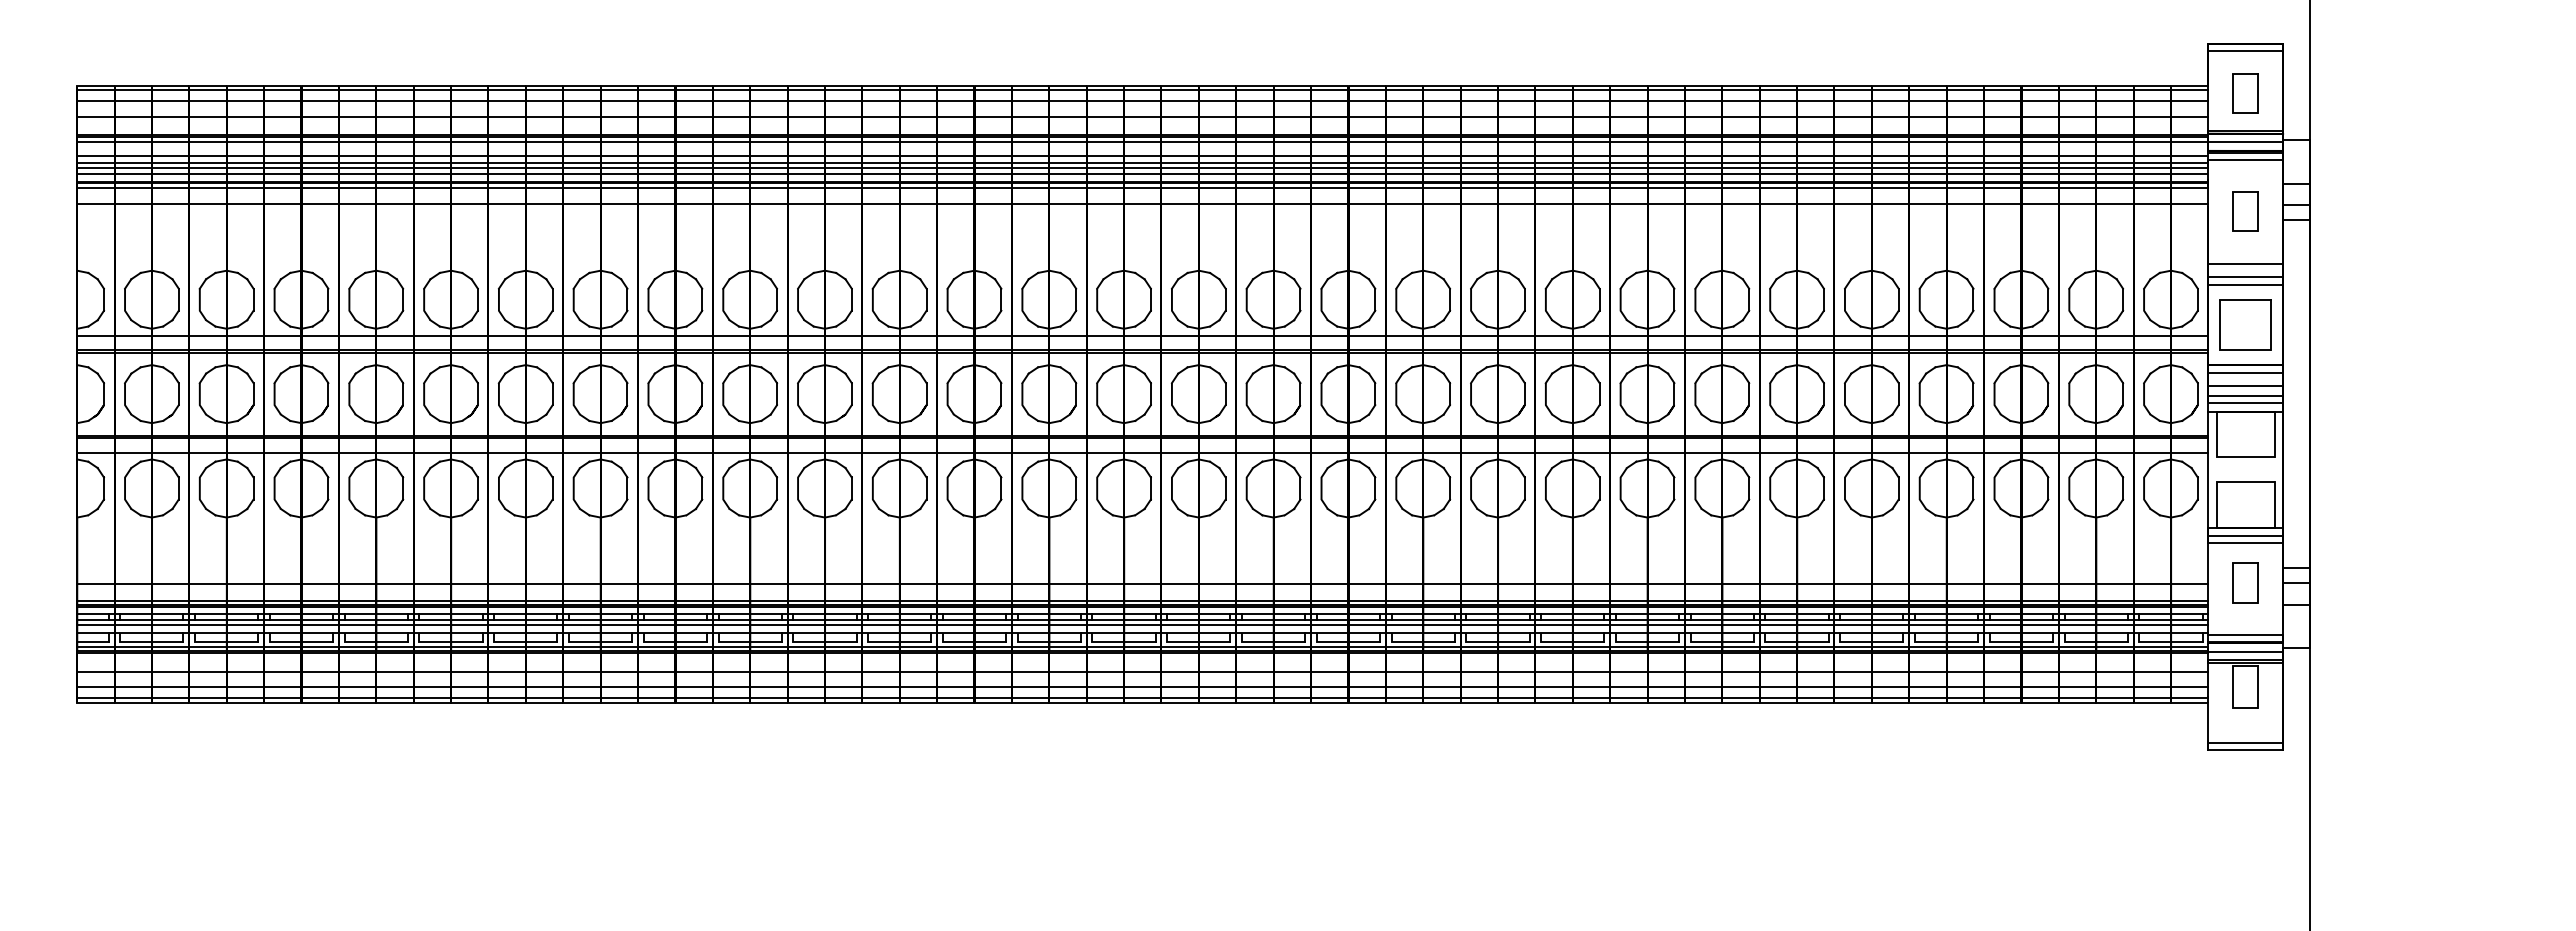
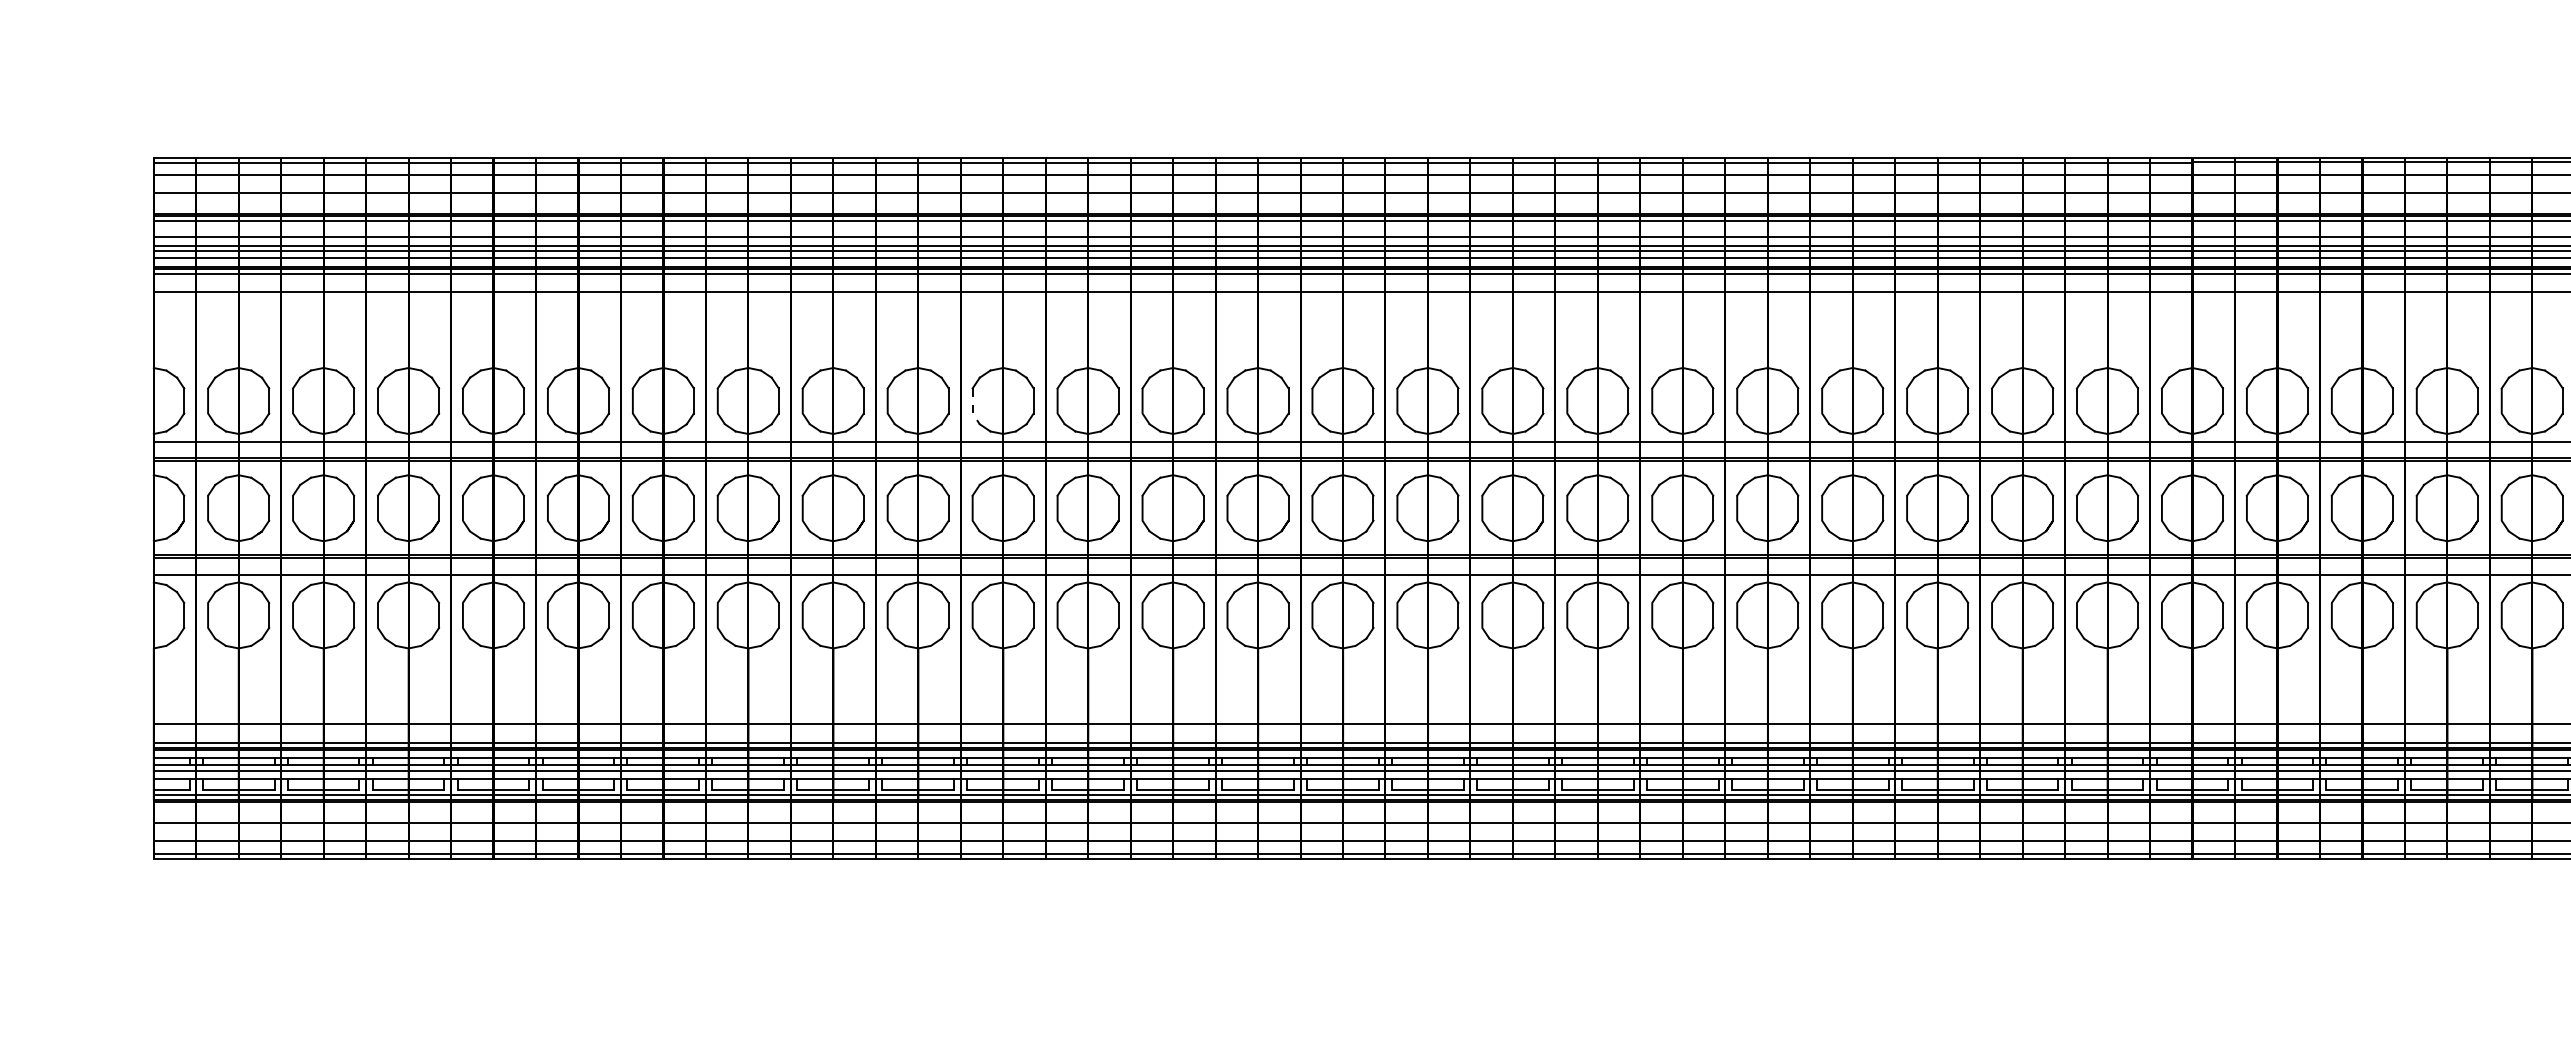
line: (798, 305) -> (973, 407), solid -> dashed

